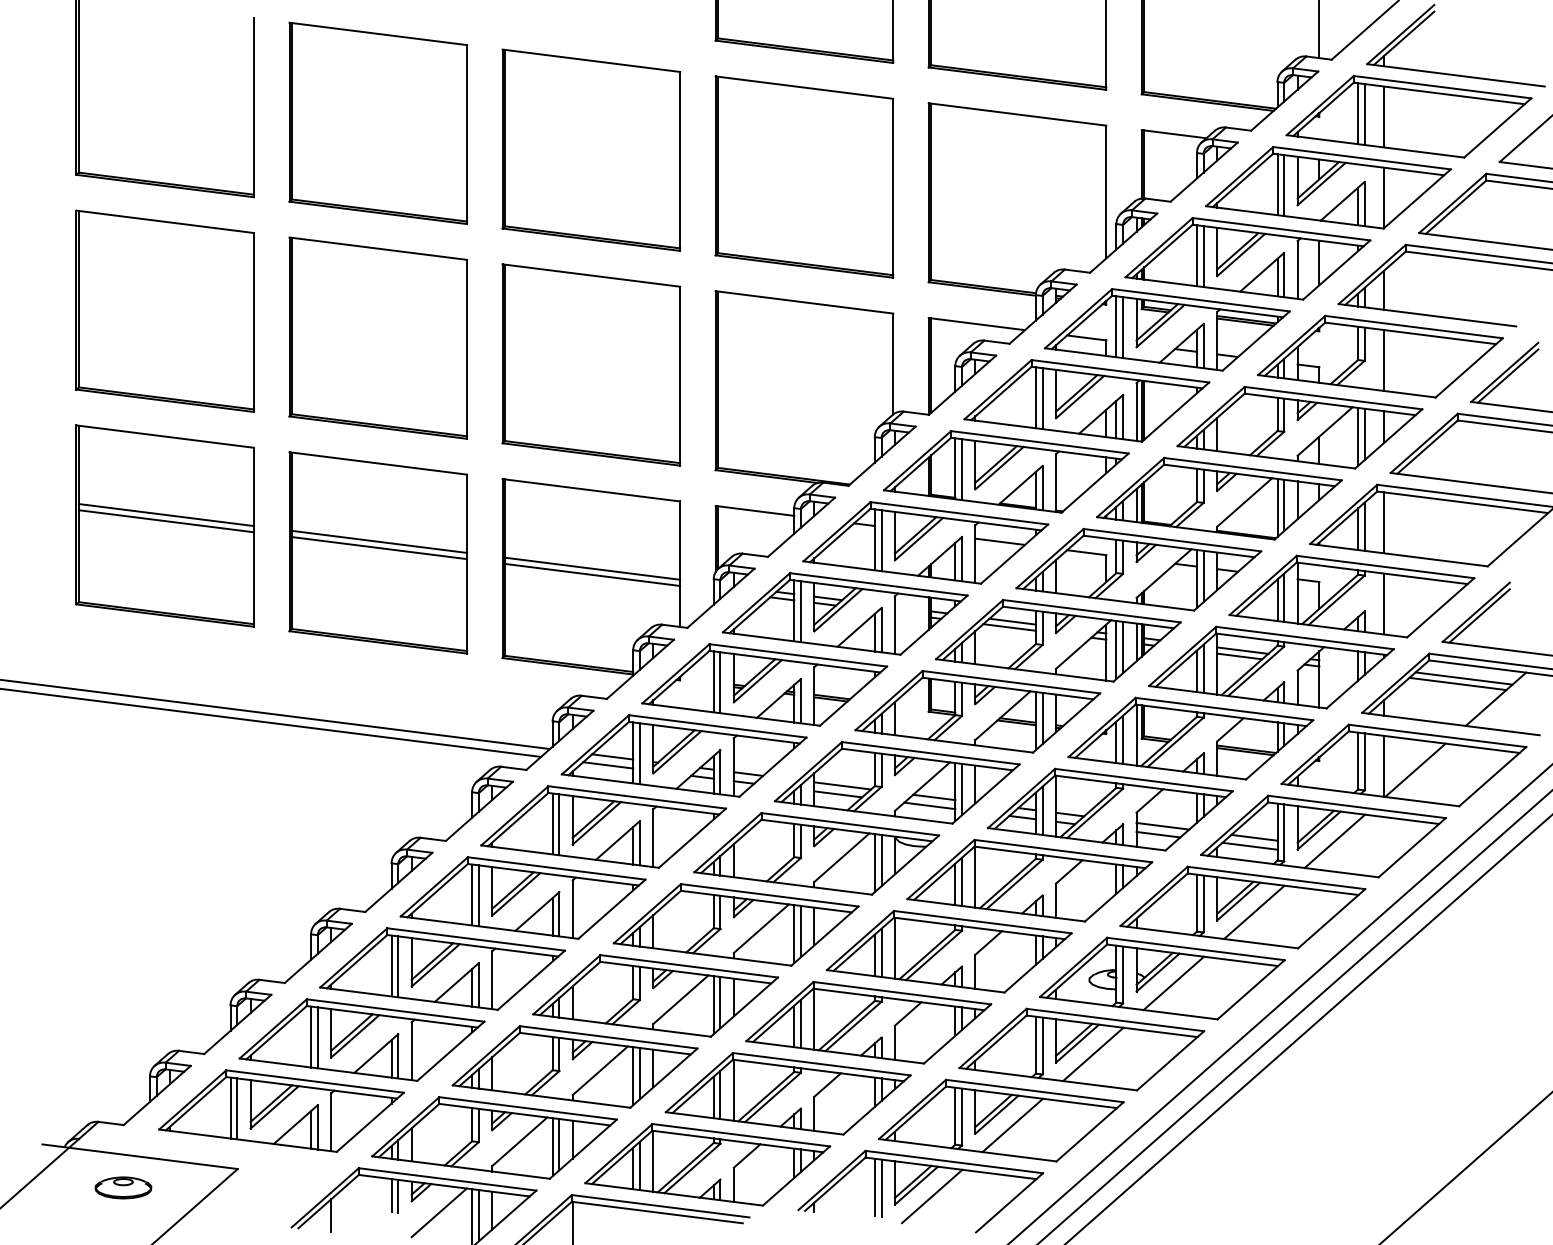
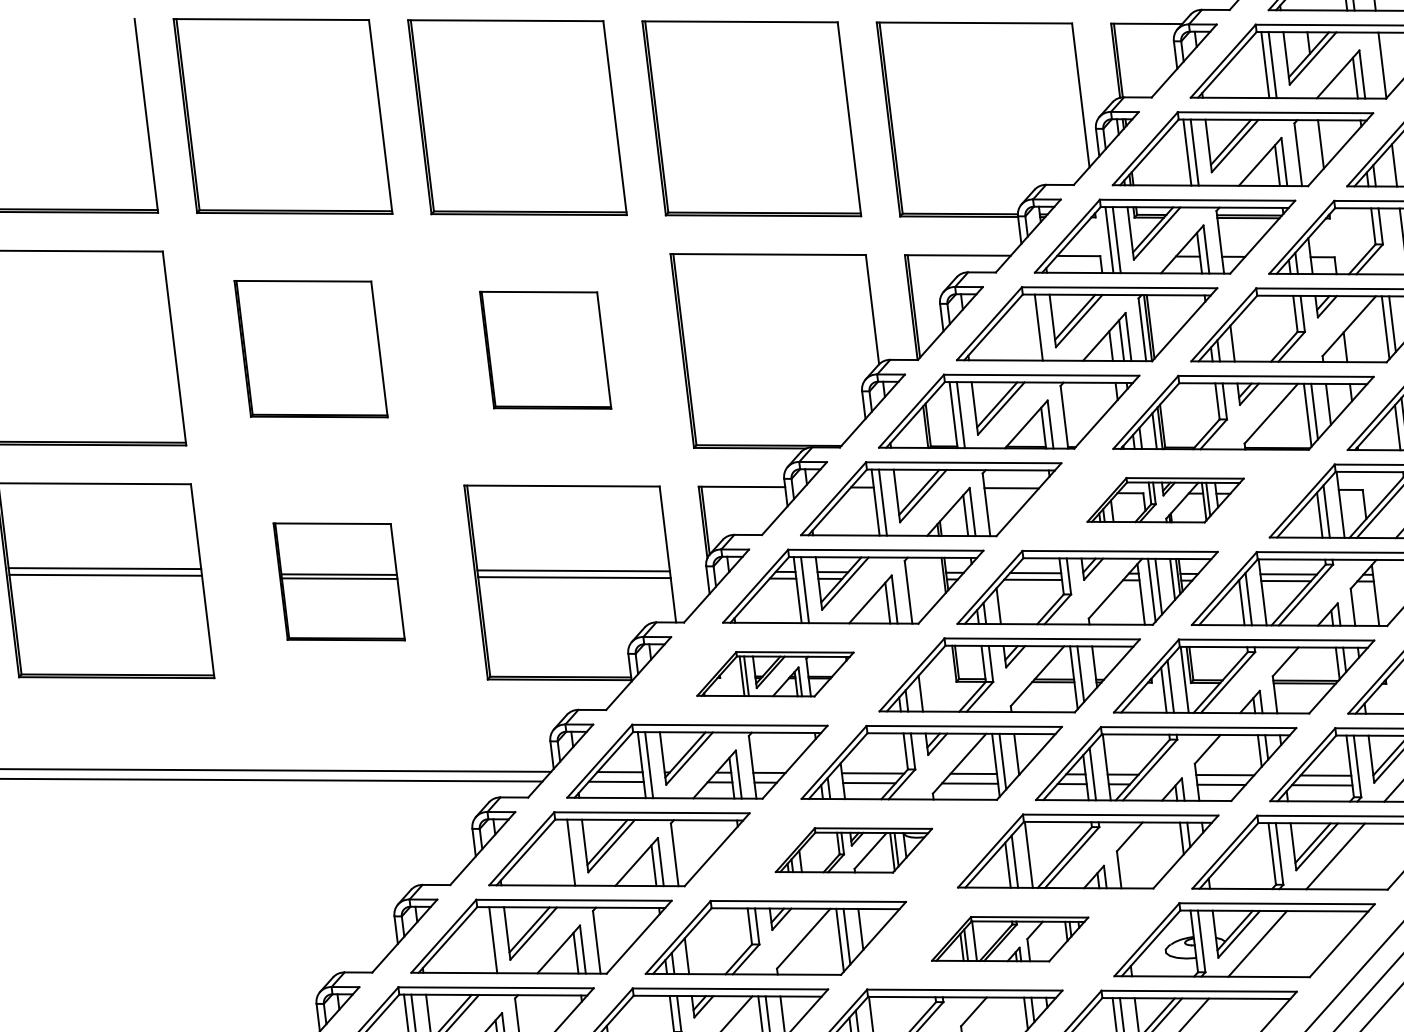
part: (377, 337) -> (310, 348), size x0.7
part: (591, 364) -> (545, 349), size x0.6
line: (1035, 397) -> (1031, 327), removed
part: (377, 552) -> (338, 581), size x0.6
part: (1138, 569) -> (1165, 500), size x0.6
part: (764, 684) -> (775, 673), size x0.6
line: (552, 823) -> (563, 852), removed
part: (816, 853) -> (853, 850), size x0.6
line: (472, 894) -> (486, 939), removed
part: (948, 951) -> (1009, 938), size x0.6

